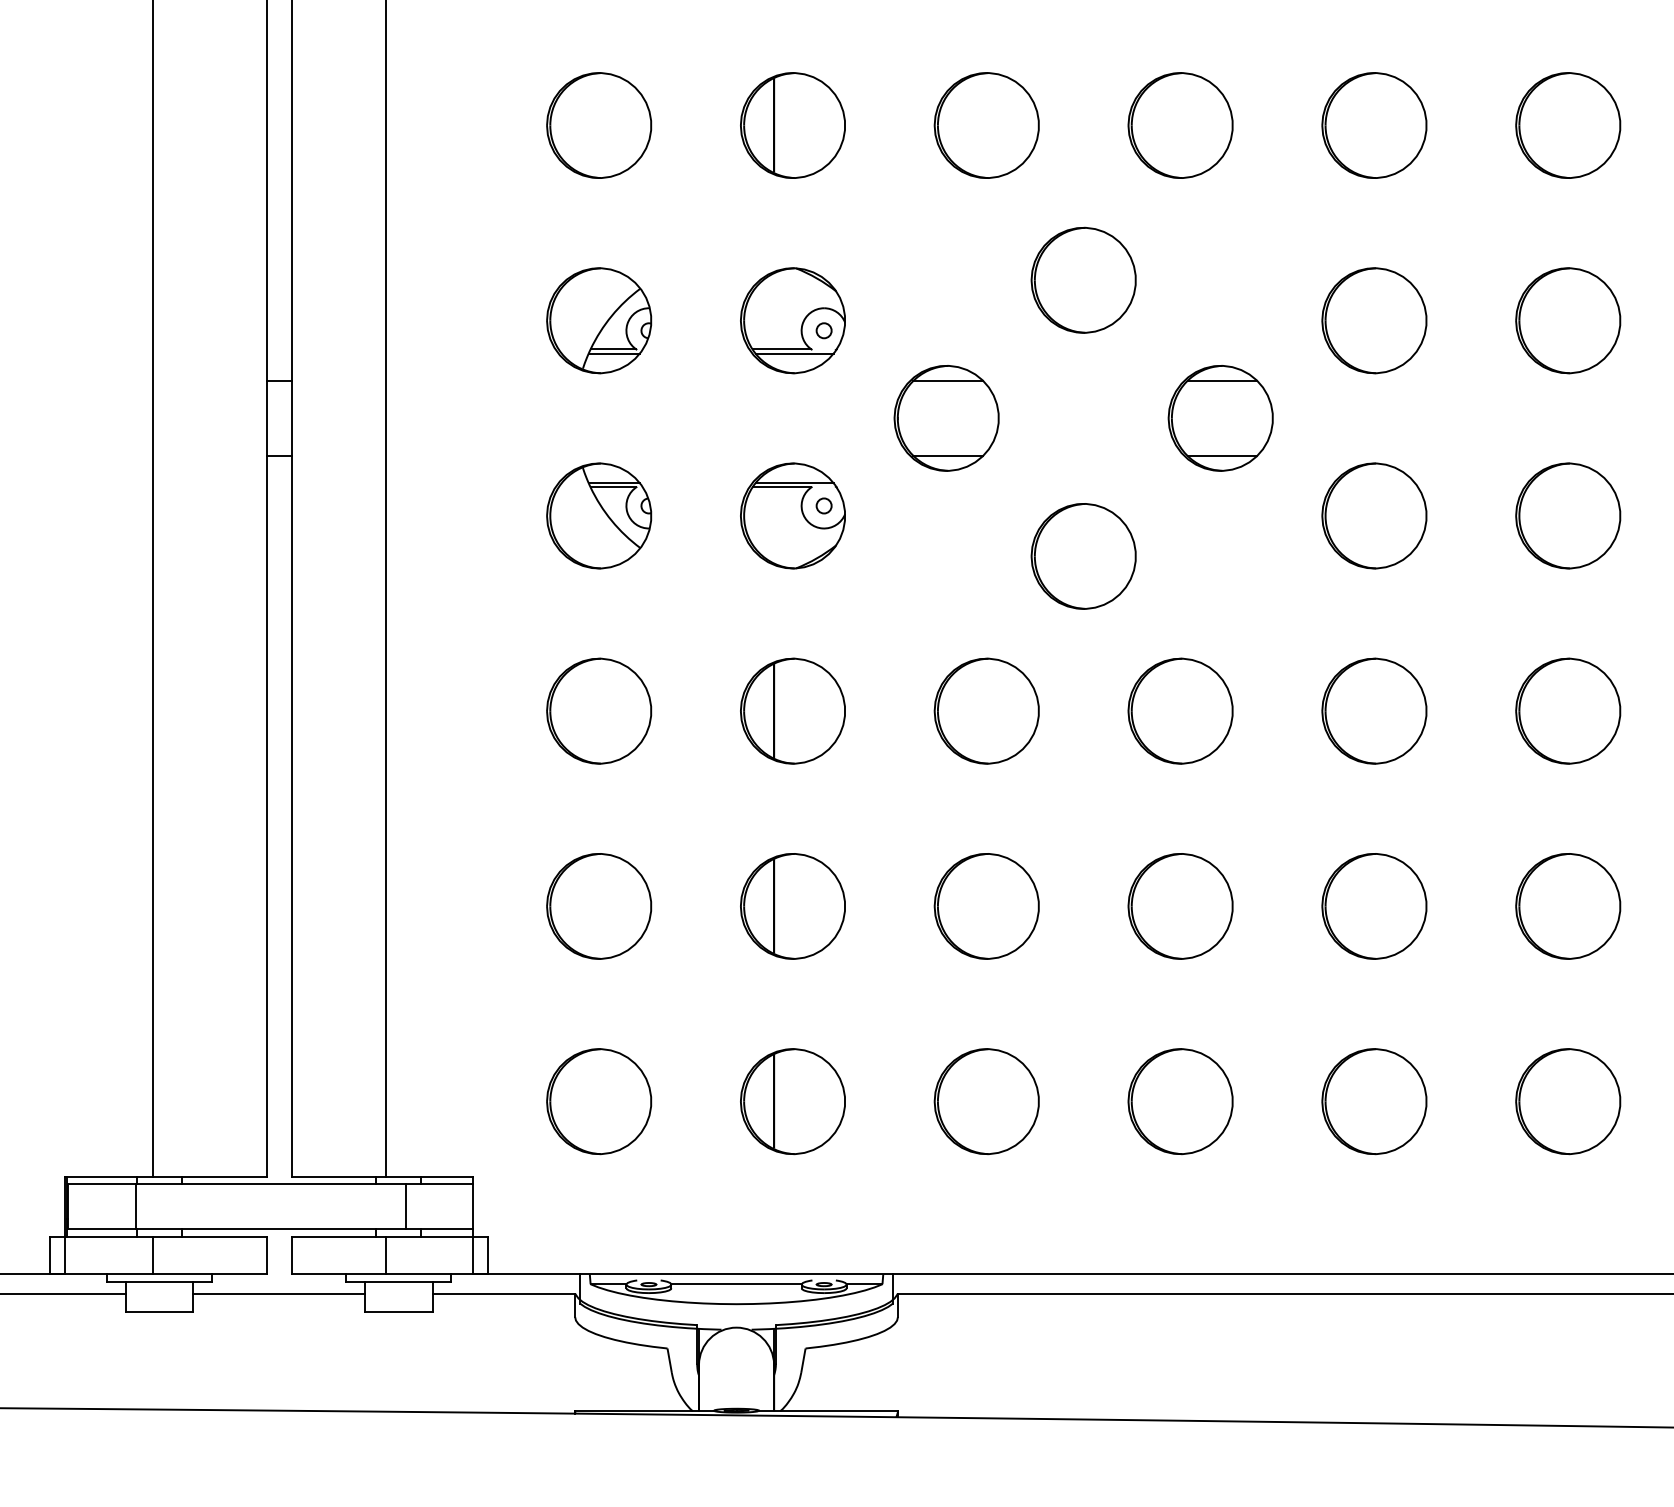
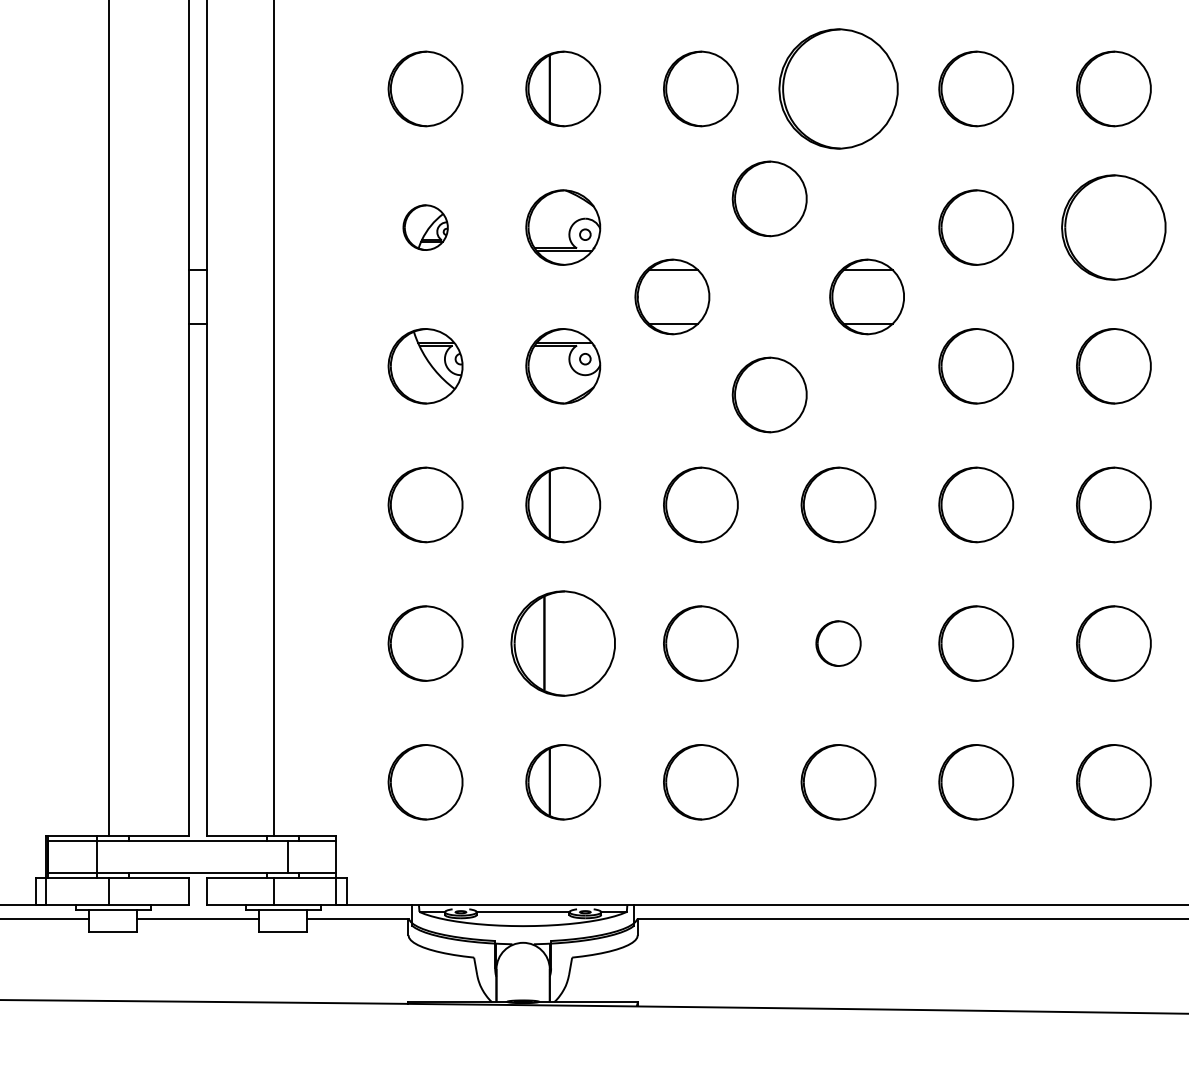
part: (1180, 125) -> (838, 88), size x1.6
part: (599, 320) -> (425, 227), size x0.6
part: (1568, 320) -> (1114, 227), size x1.4
part: (792, 906) -> (562, 643), size x1.4
part: (1180, 906) -> (838, 643), size x0.6

